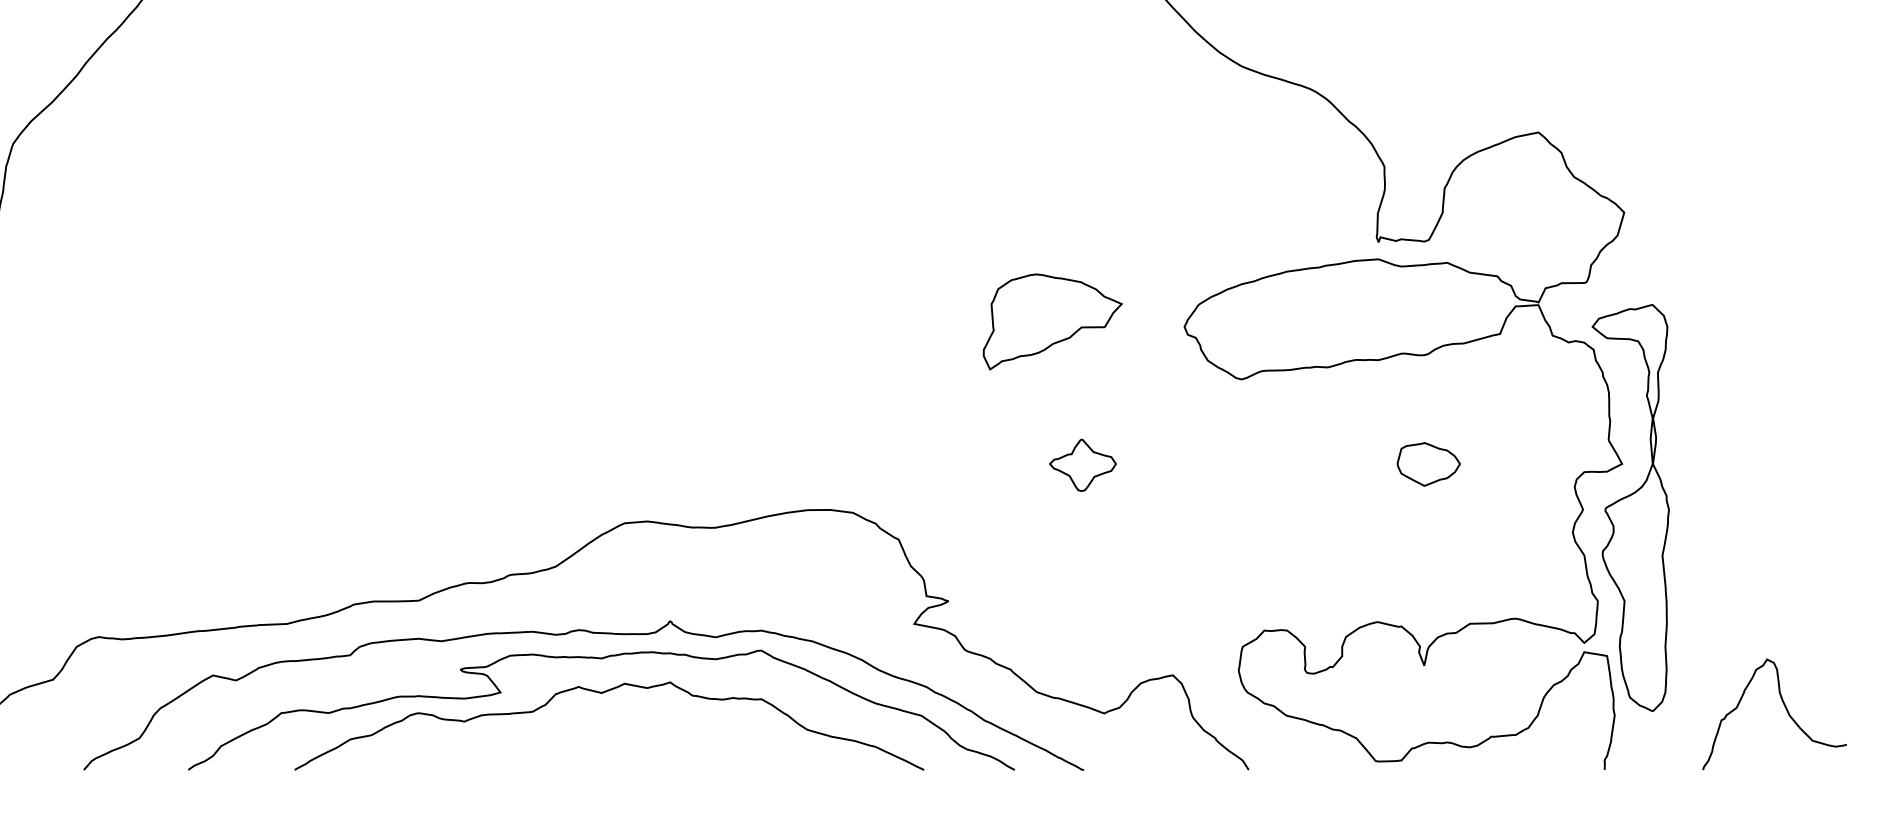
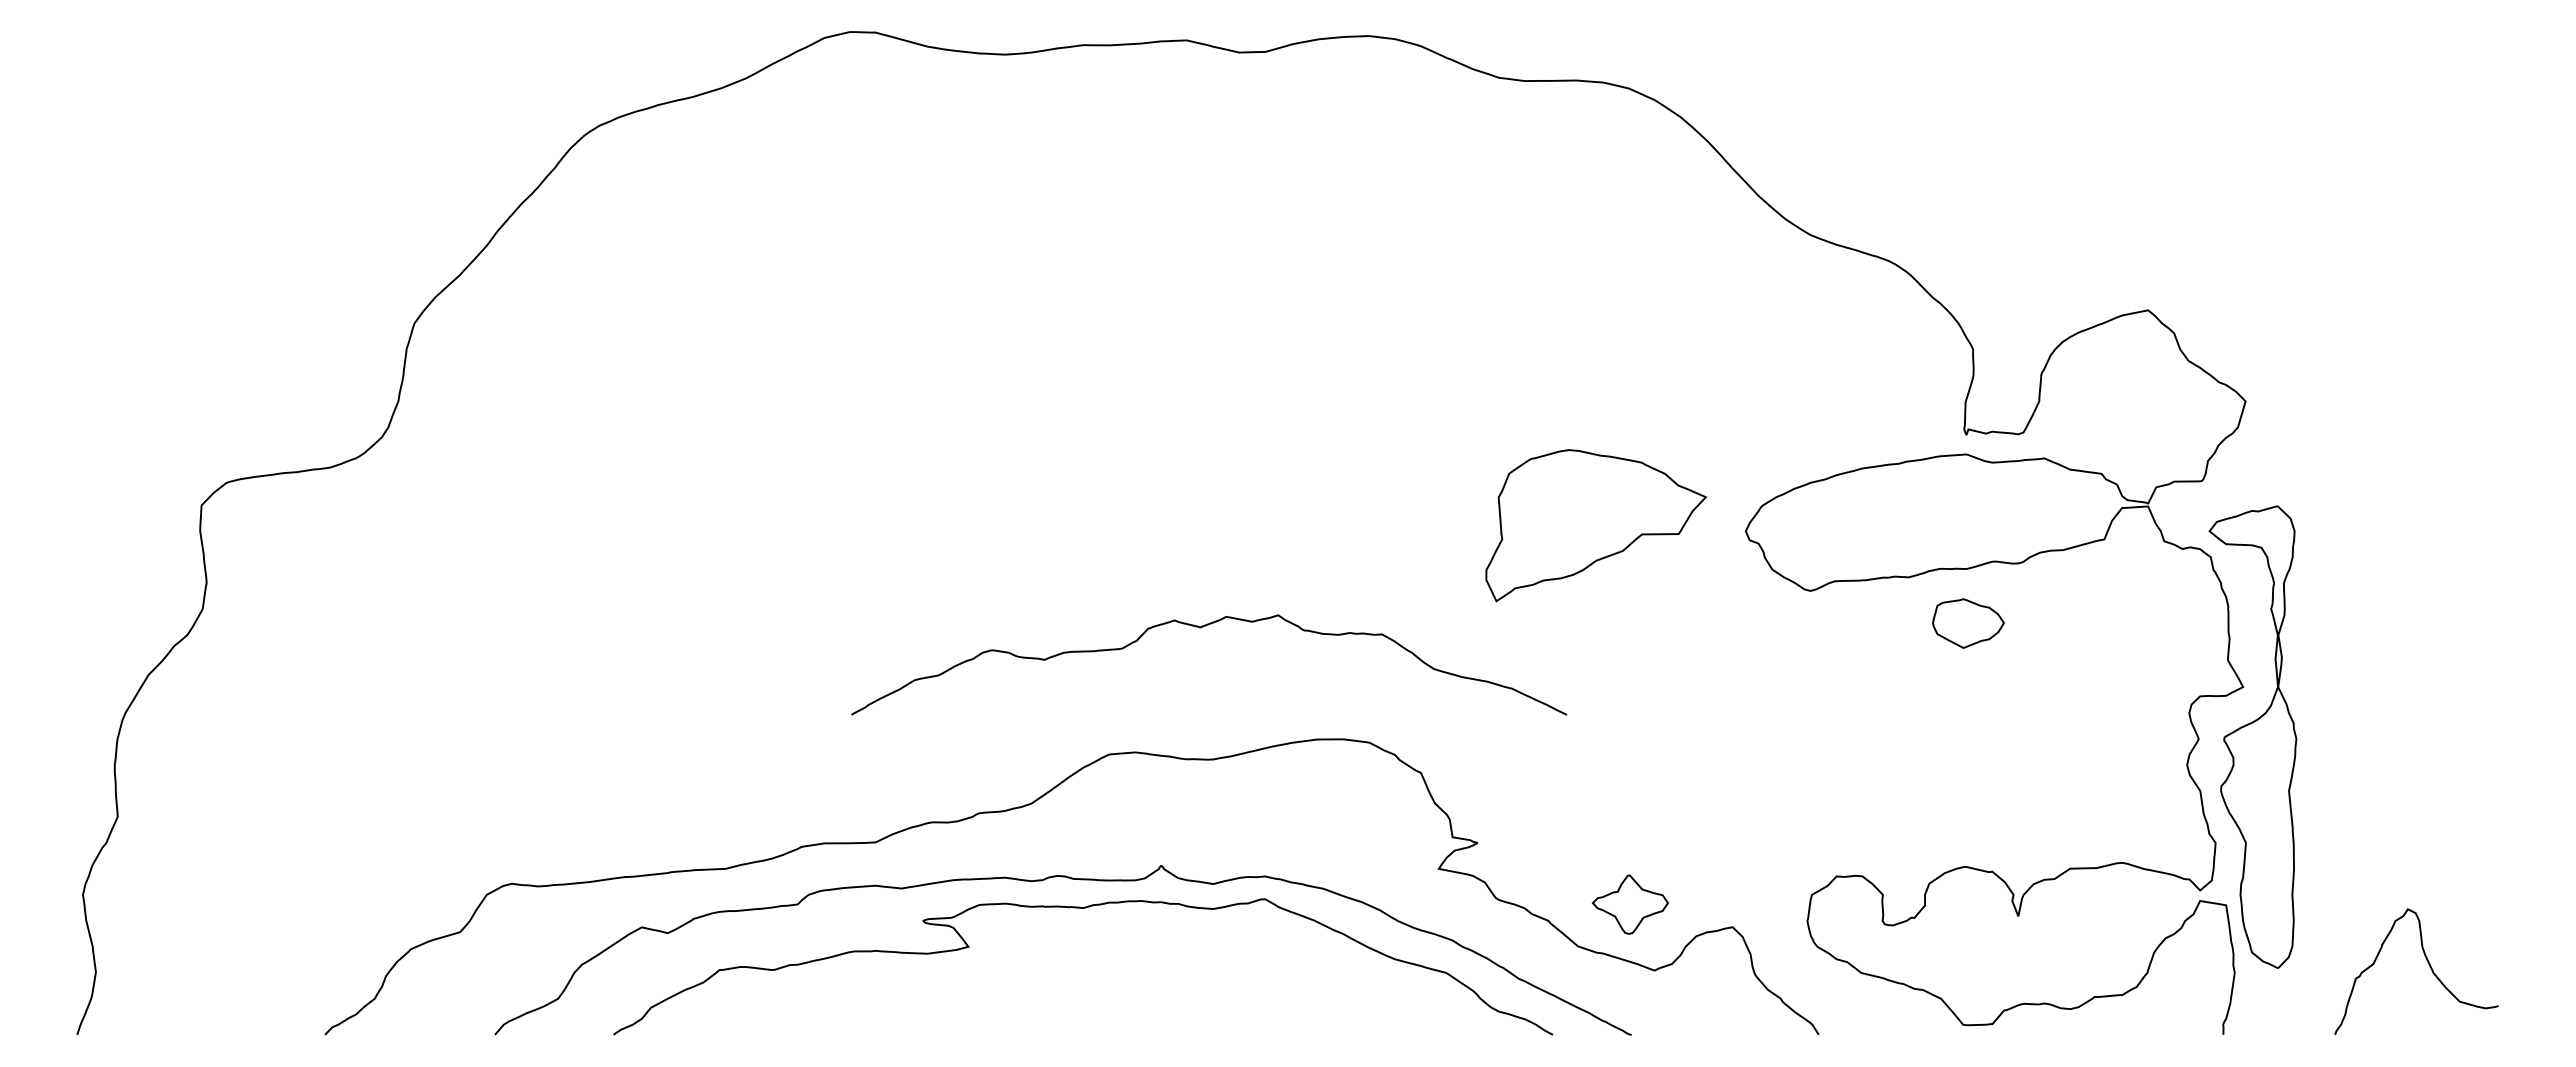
part: (1052, 321) -> (1595, 525), size x1.4
part: (1428, 464) -> (1968, 623), moved
part: (1083, 465) -> (1630, 904), moved
curve: (602, 694) -> (1201, 628), moved

